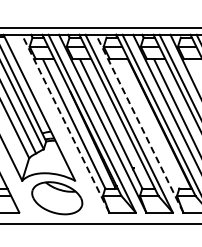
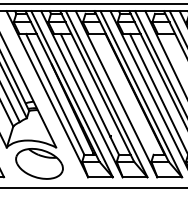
line: (65, 123) -> (47, 94), dashed -> solid
line: (139, 123) -> (116, 94), dashed -> solid

